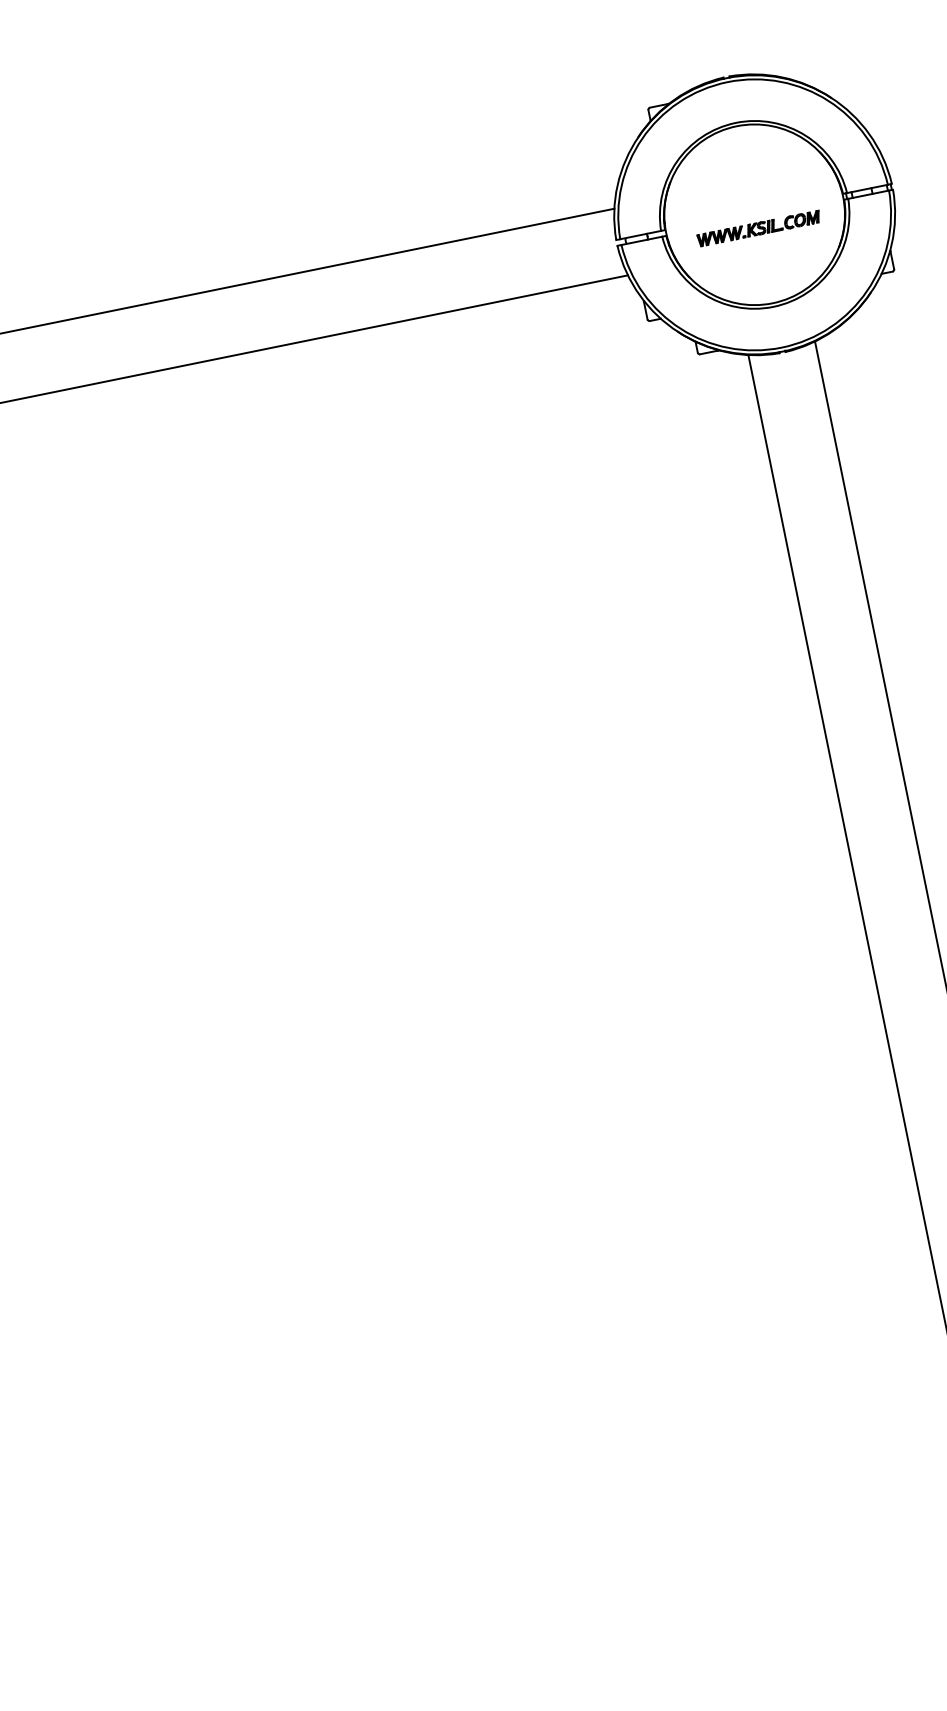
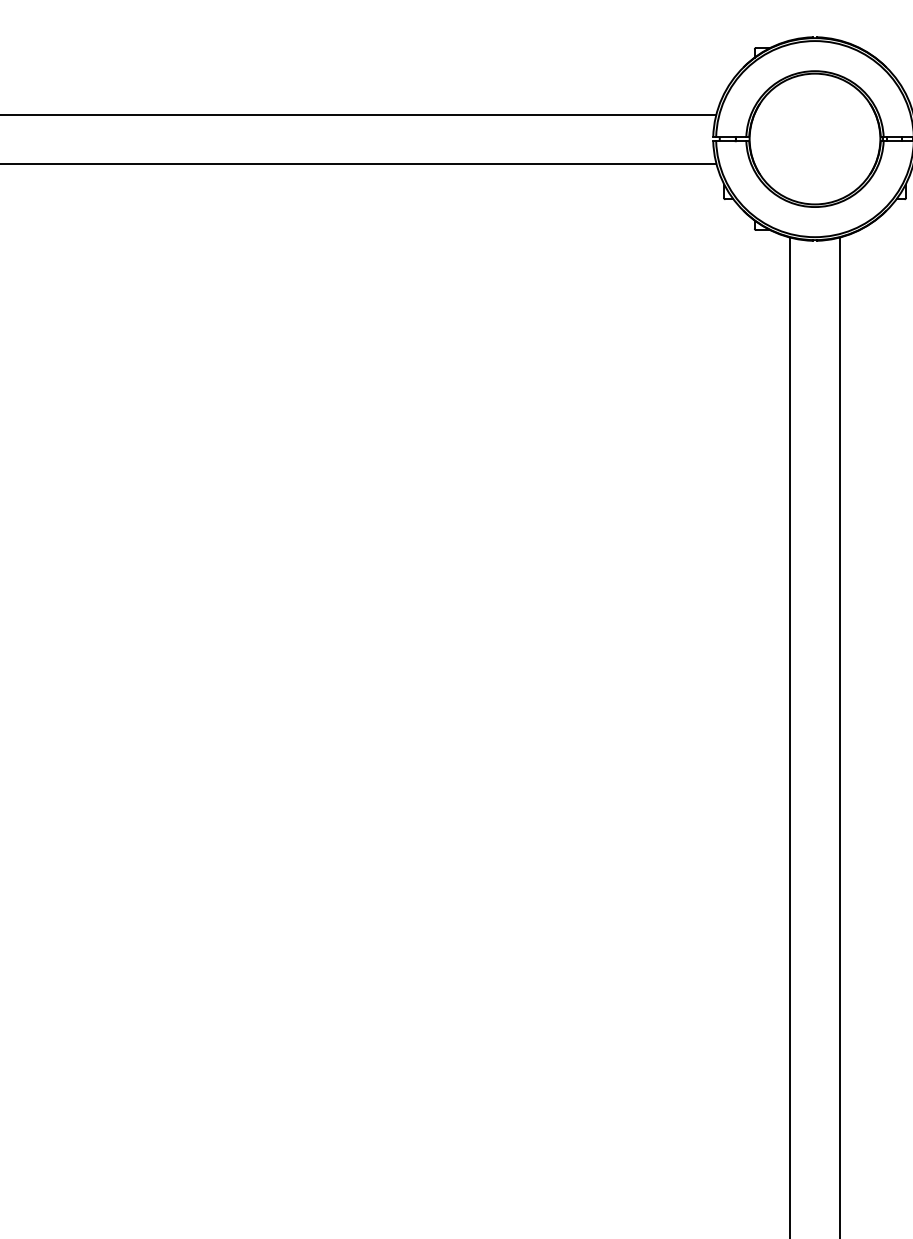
part: (758, 228) -> (815, 149), removed

